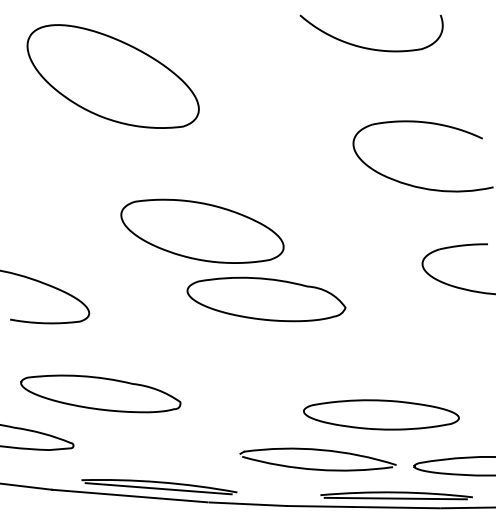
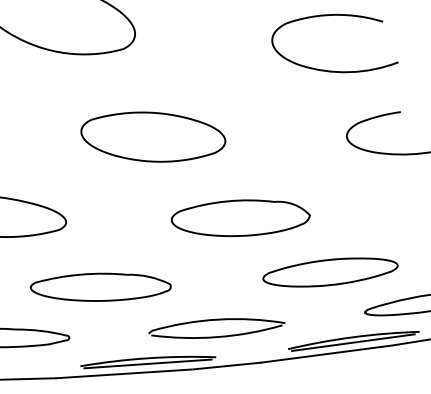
part: (266, 299) -> (240, 218), moved
part: (100, 393) -> (100, 287), moved
part: (317, 450) -> (215, 320), moved

